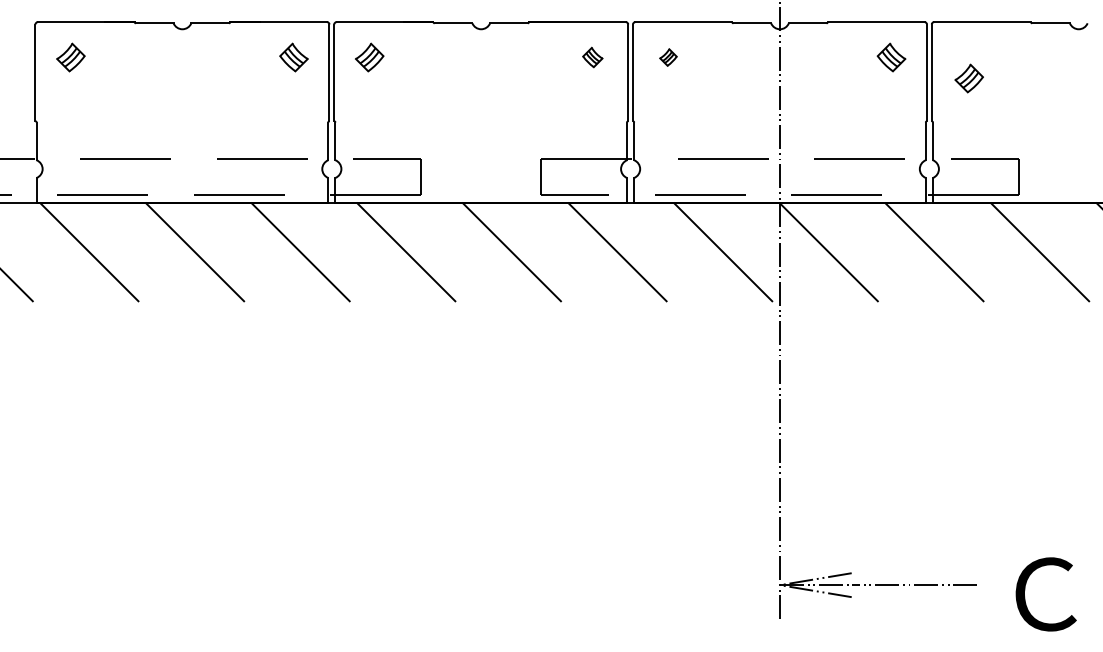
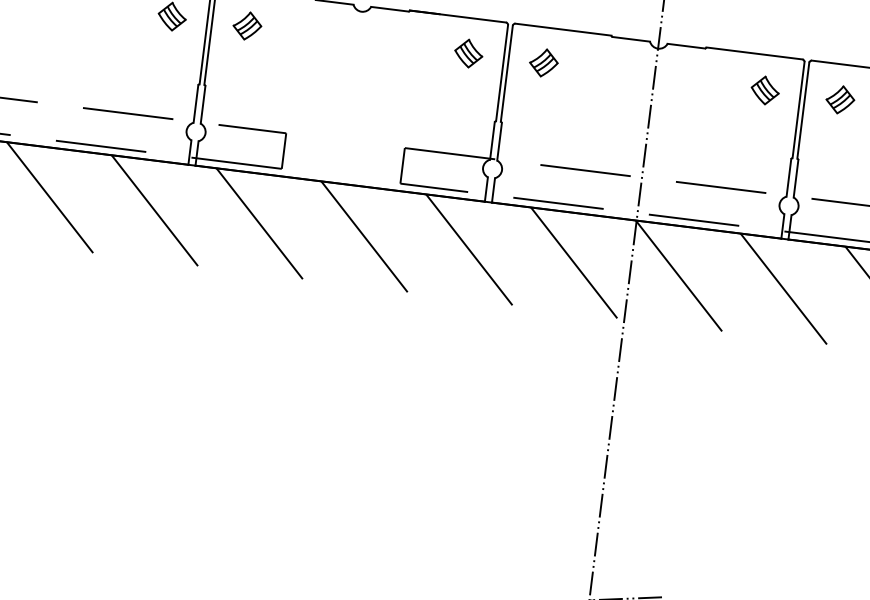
part: (592, 57) -> (468, 53), size x1.43
part: (668, 57) -> (543, 62), size x1.67
part: (968, 78) -> (839, 99), moved

